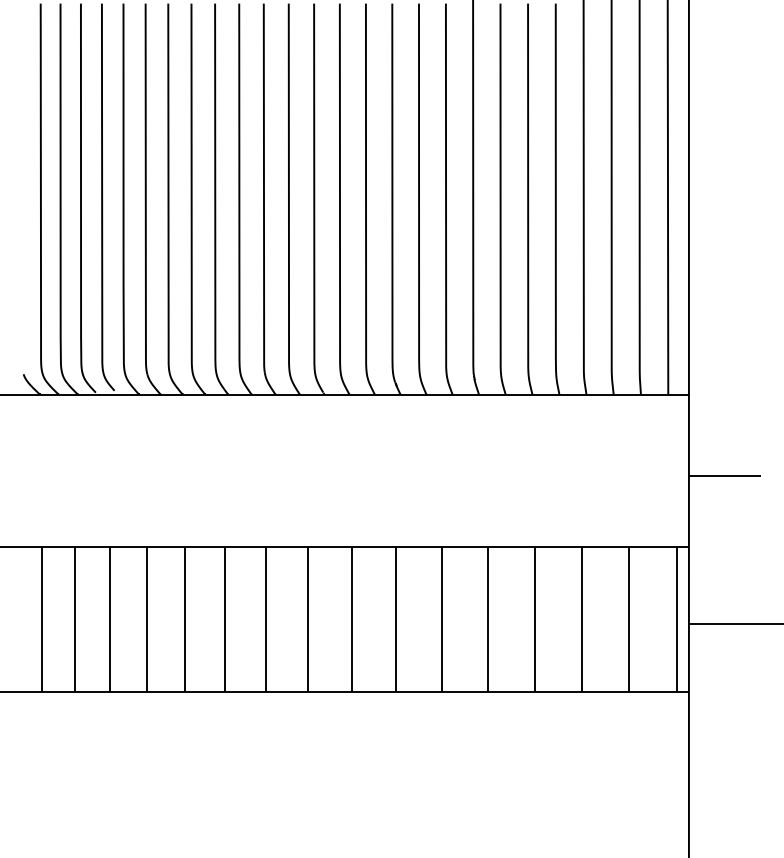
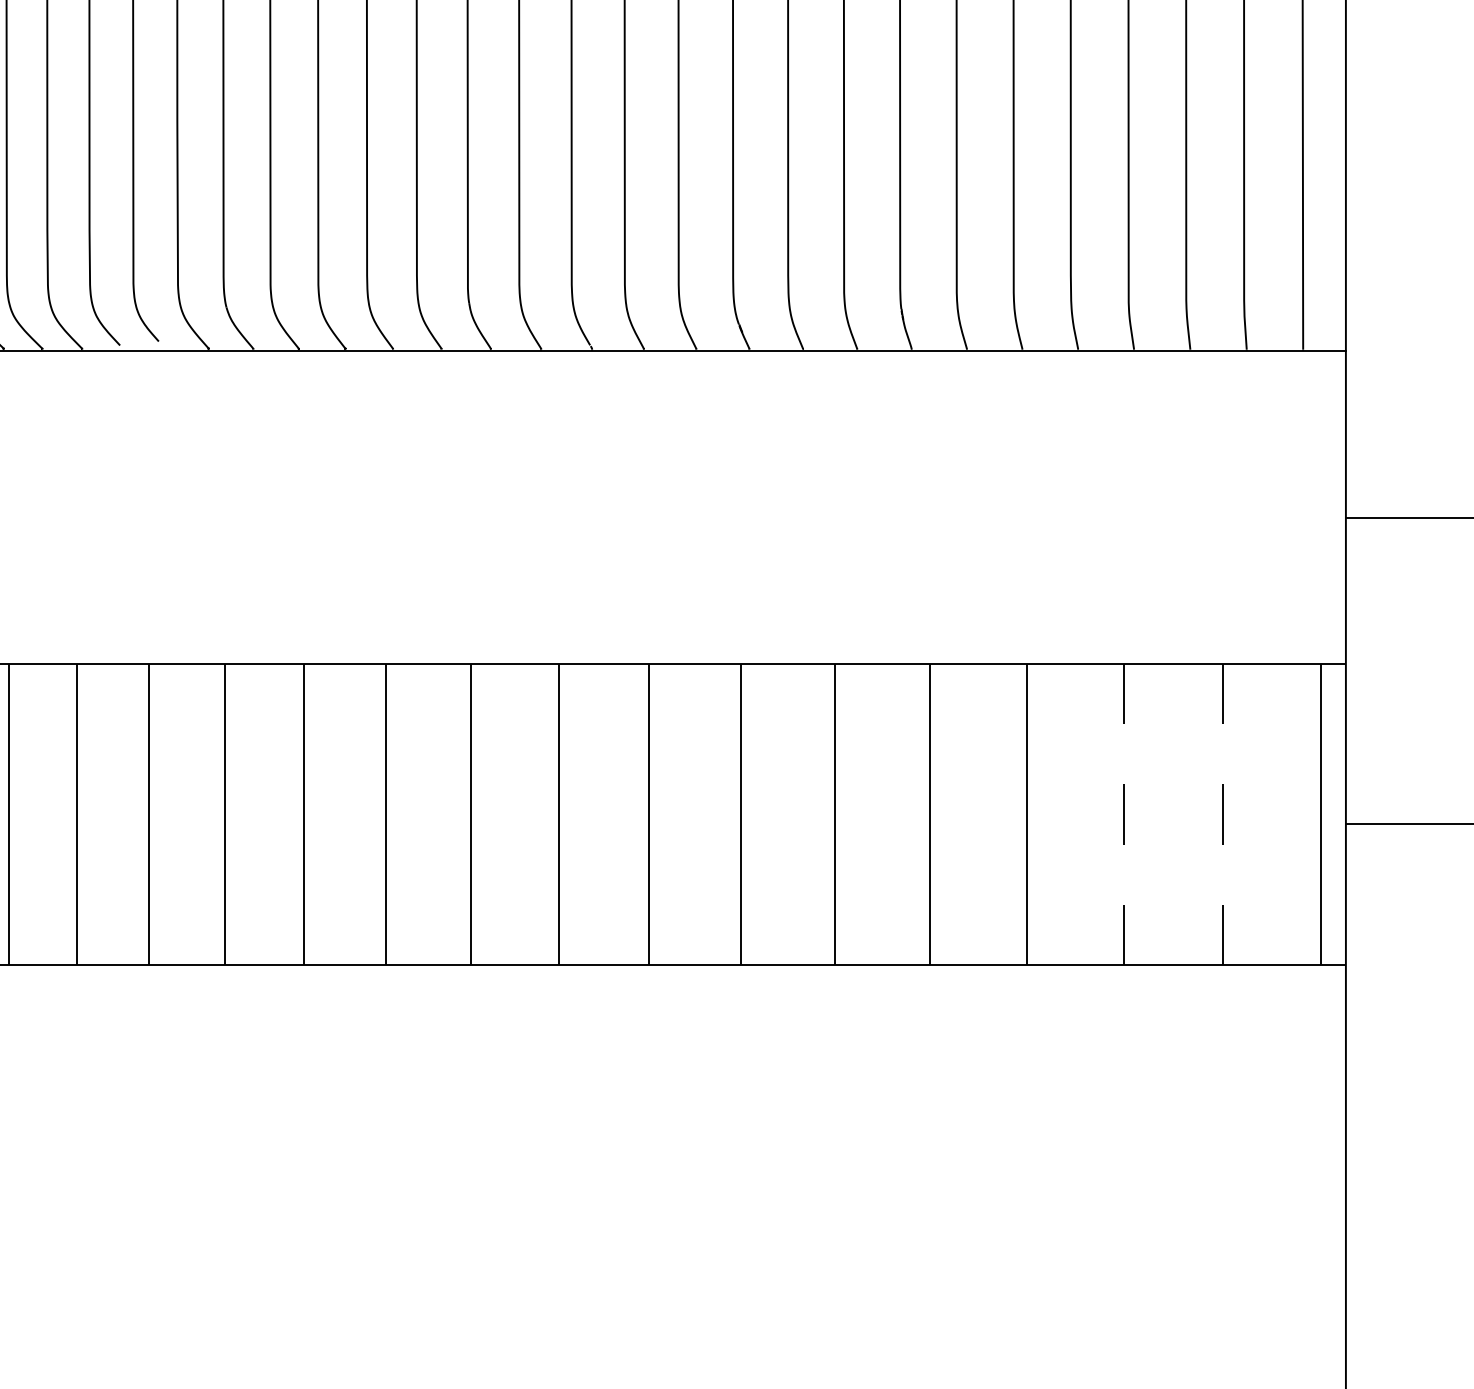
line: (581, 619) -> (1123, 814), solid -> dashed
line: (629, 619) -> (1223, 814), solid -> dashed

